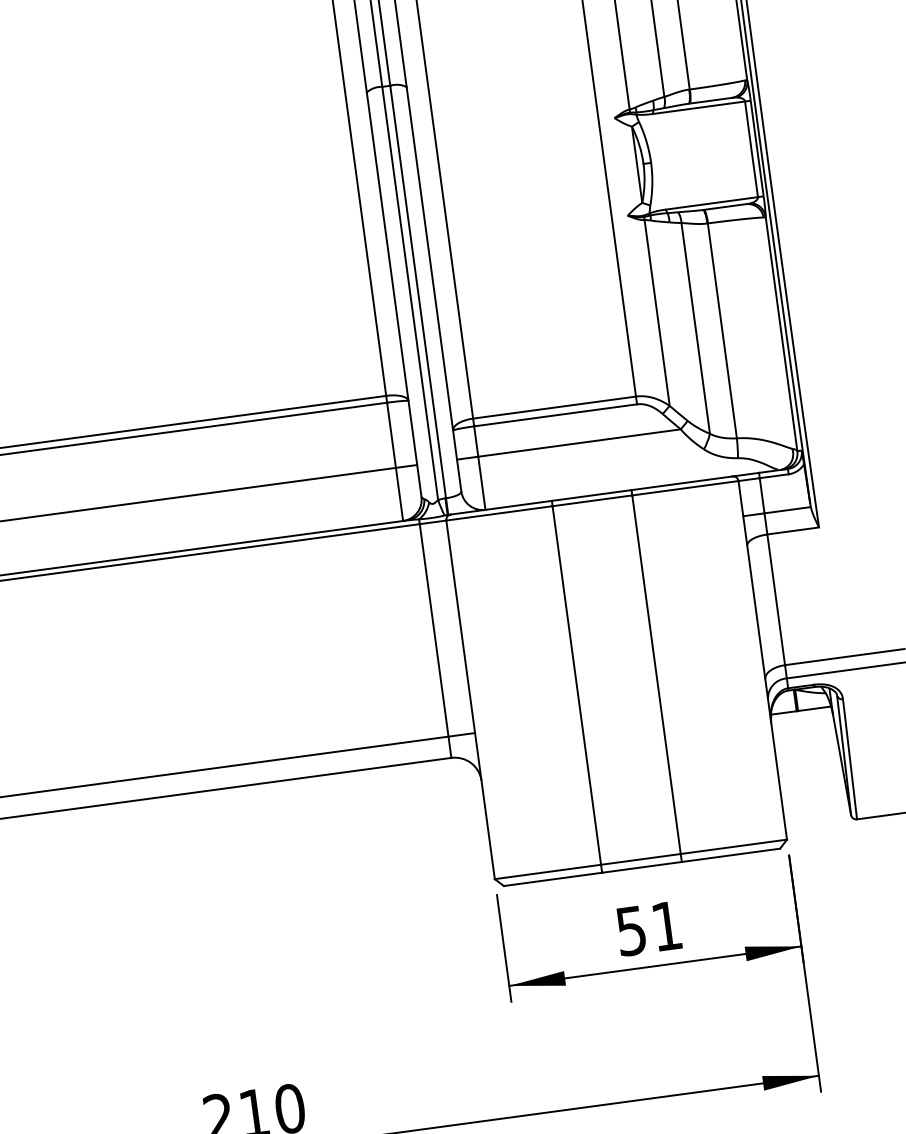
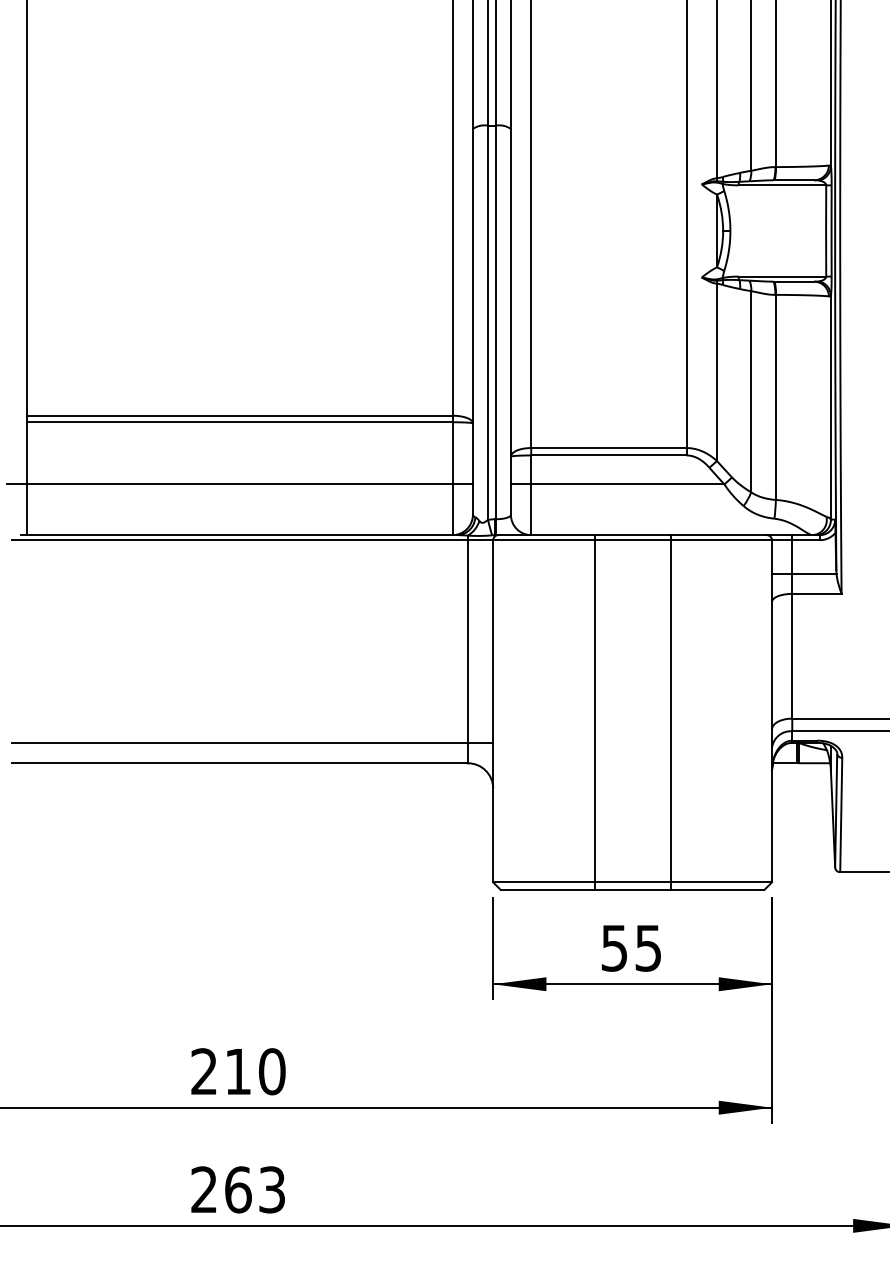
text: (665, 926) -> (647, 948), 51 -> 55

